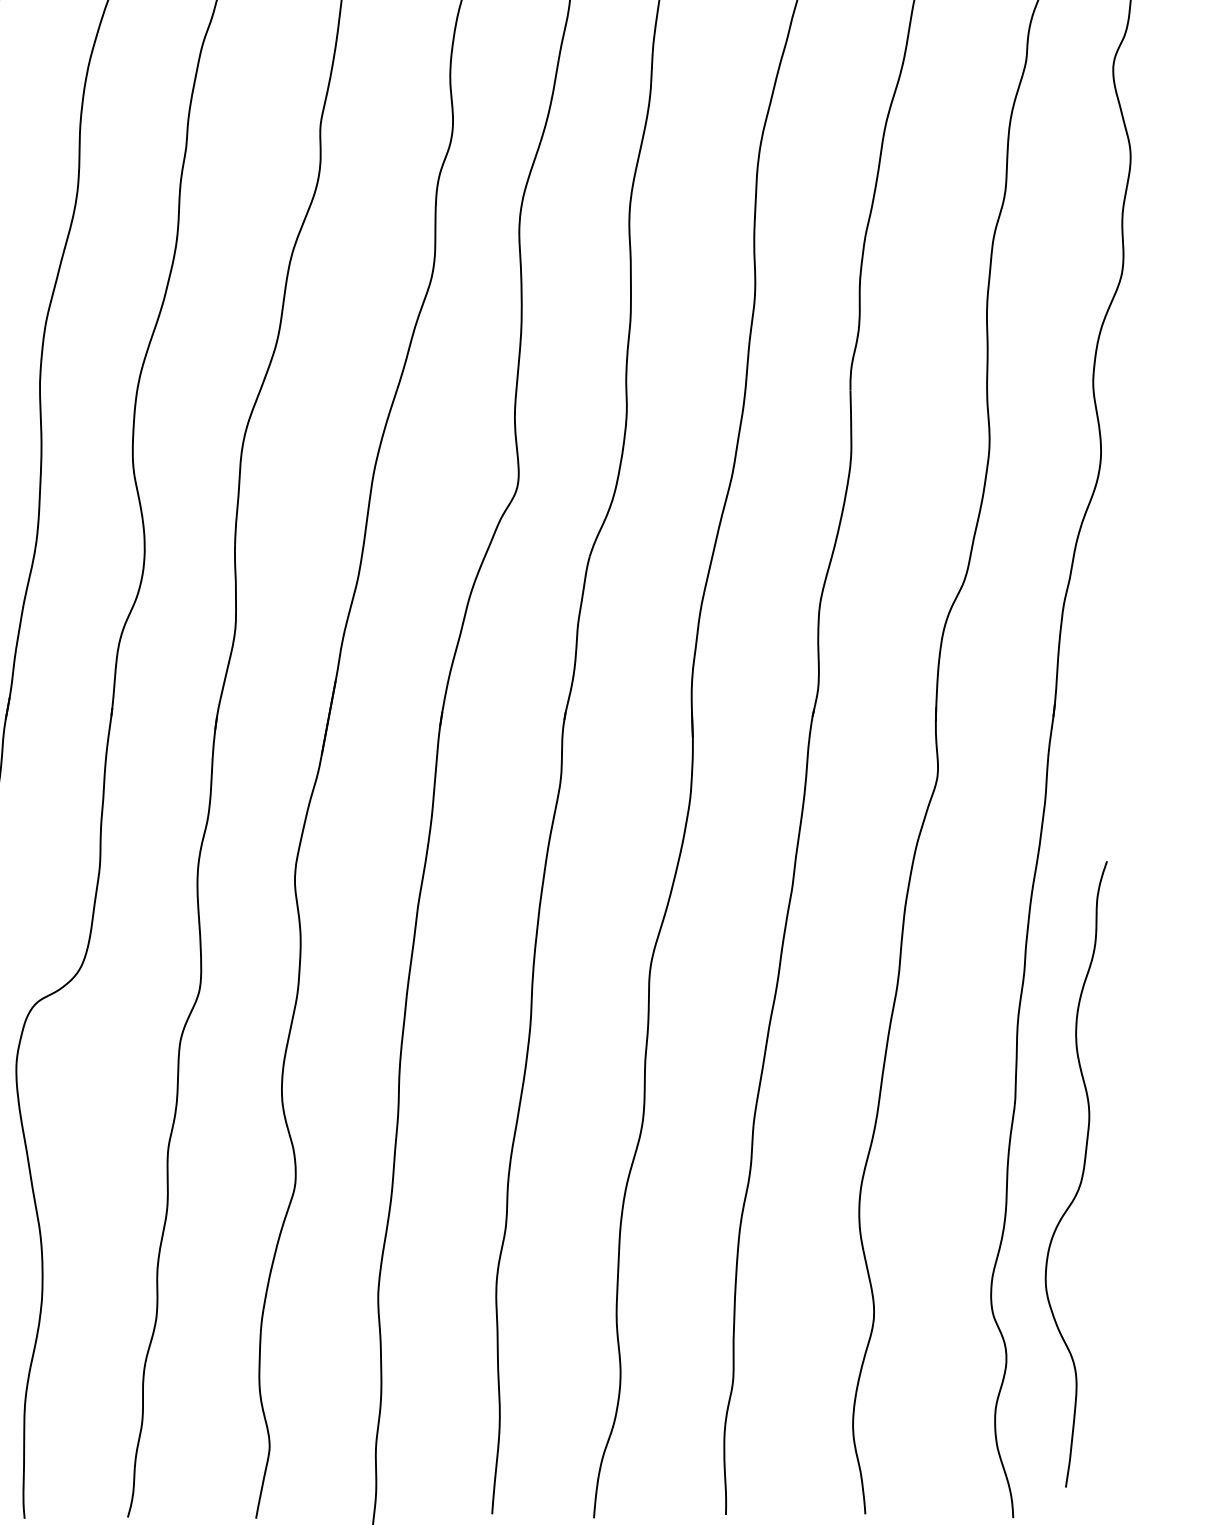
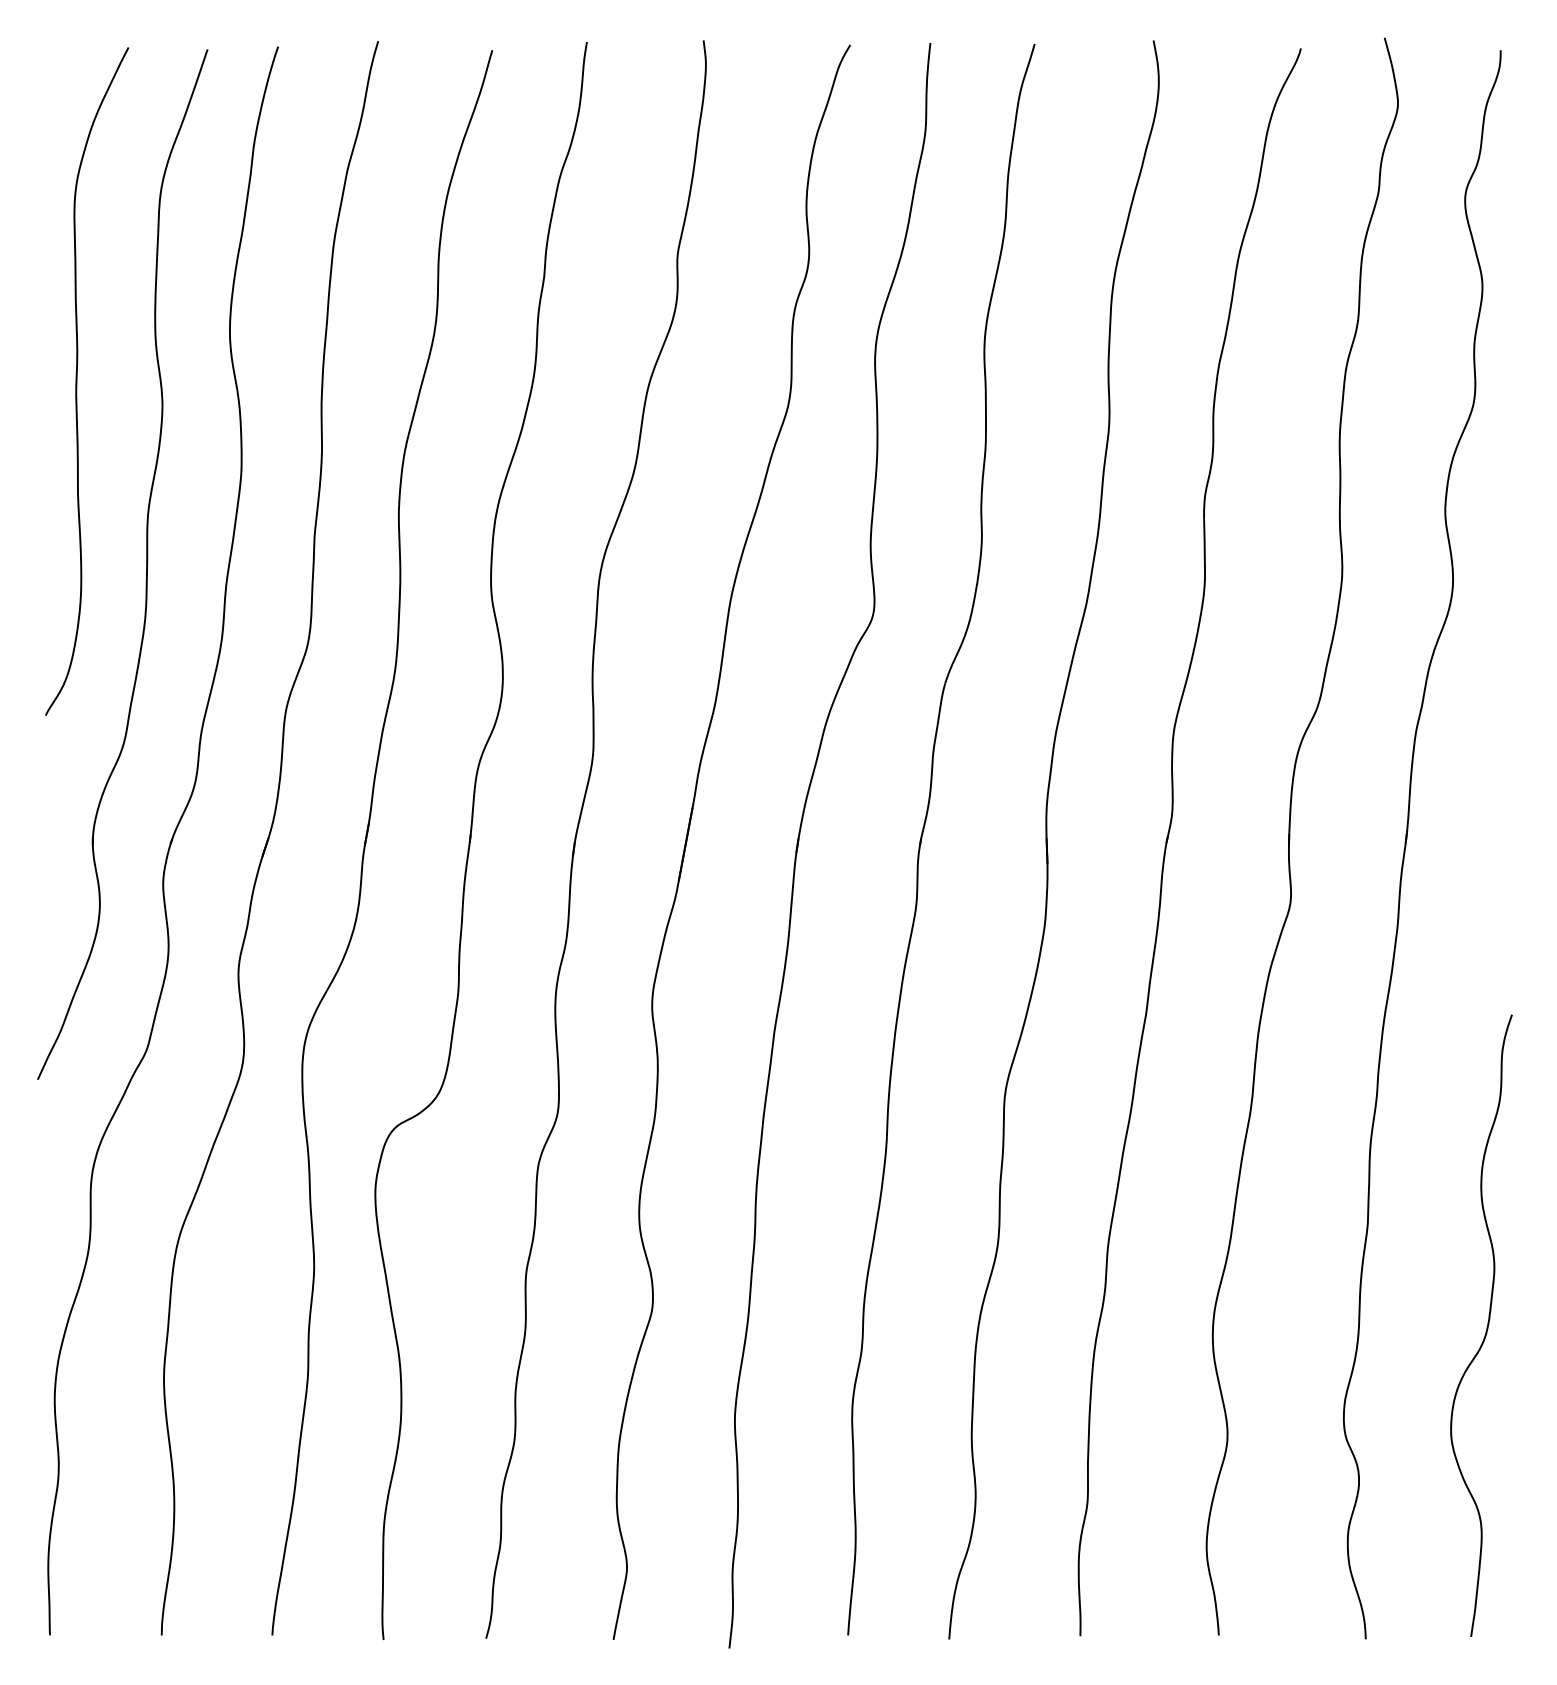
curve: (1081, 1176) -> (1486, 1327), moved

